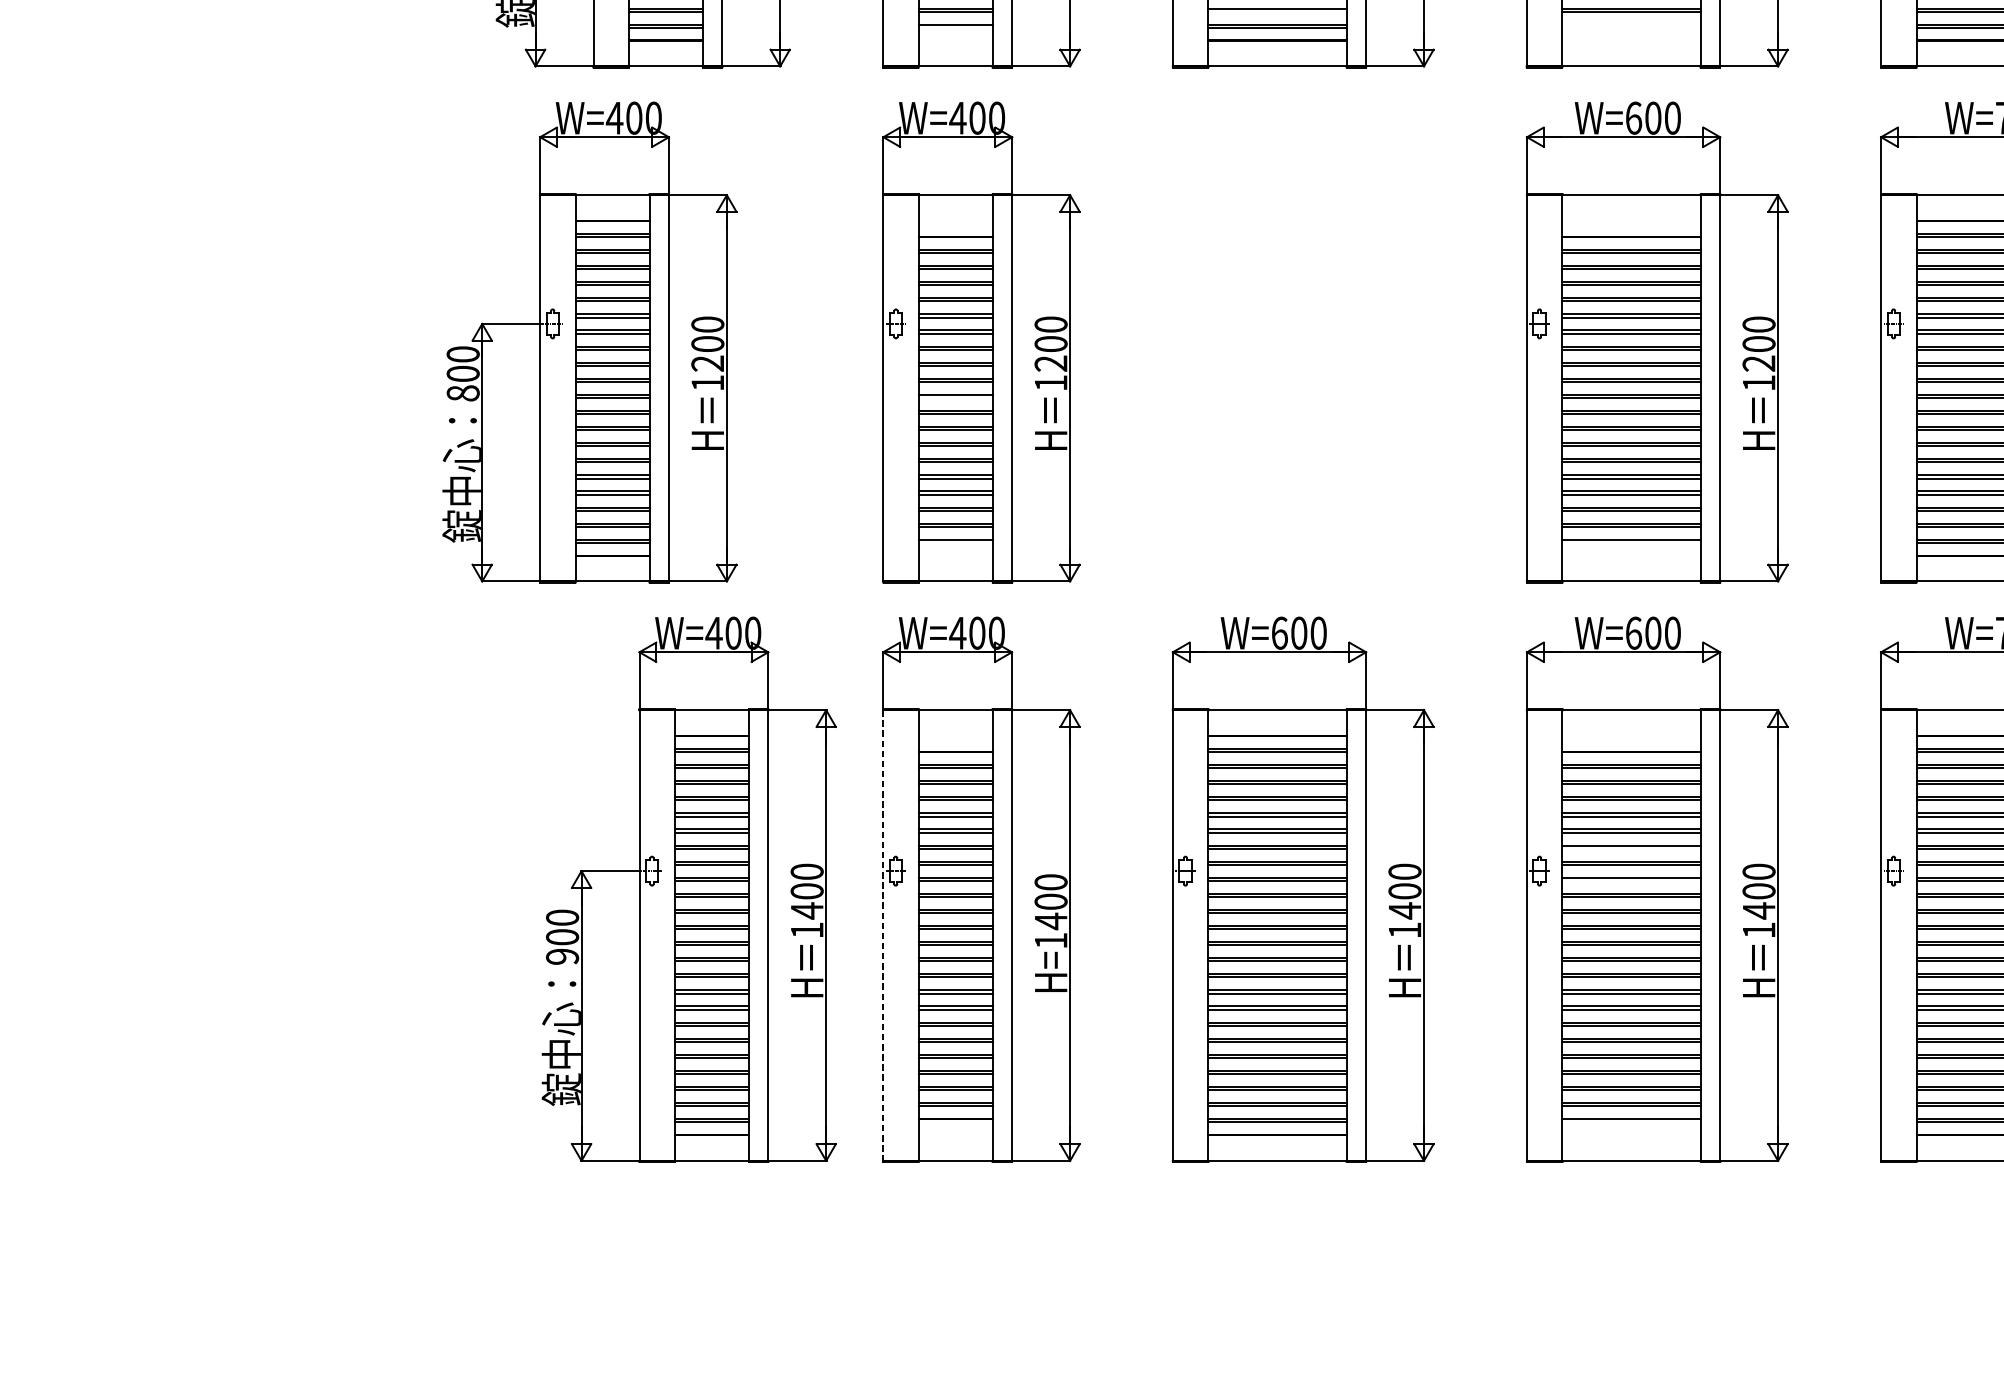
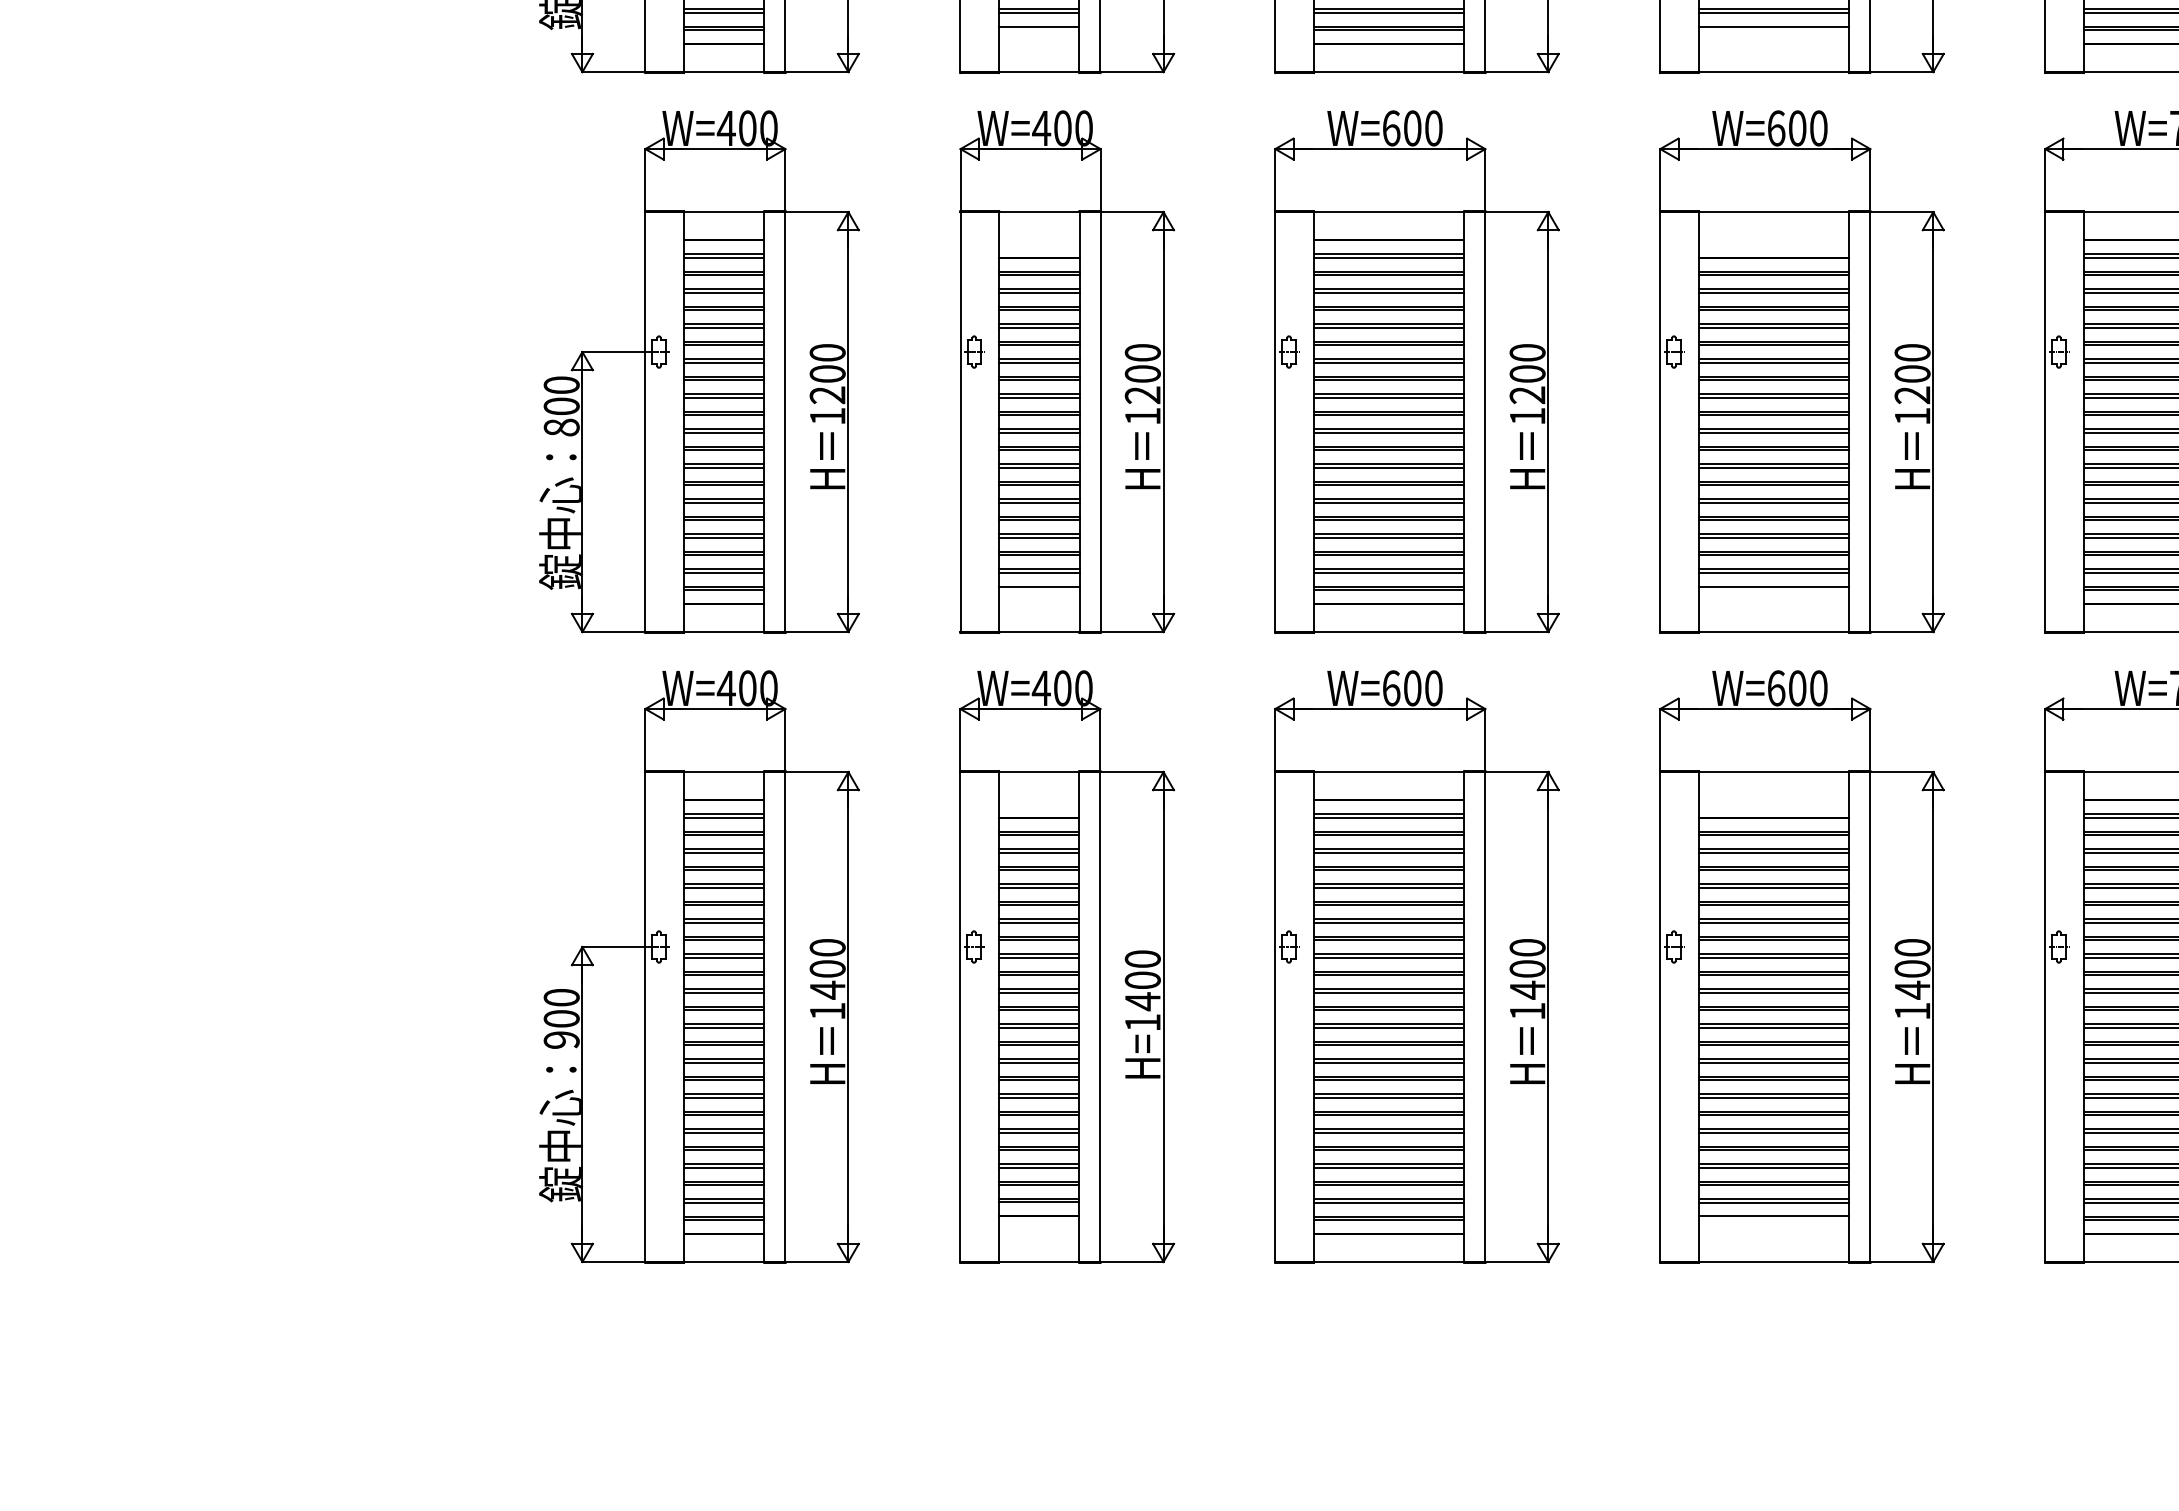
line: (1277, 11) -> (1388, 12), added
line: (1631, 24) -> (1773, 26), added
part: (589, 341) -> (699, 371), moved
part: (1302, 341) -> (1416, 371), added
line: (956, 397) -> (1039, 432), added
line: (1631, 848) -> (1773, 922), added
line: (1631, 880) -> (1773, 957), added
part: (689, 889) -> (699, 966), moved
line: (883, 935) -> (960, 1017), dashed -> solid

